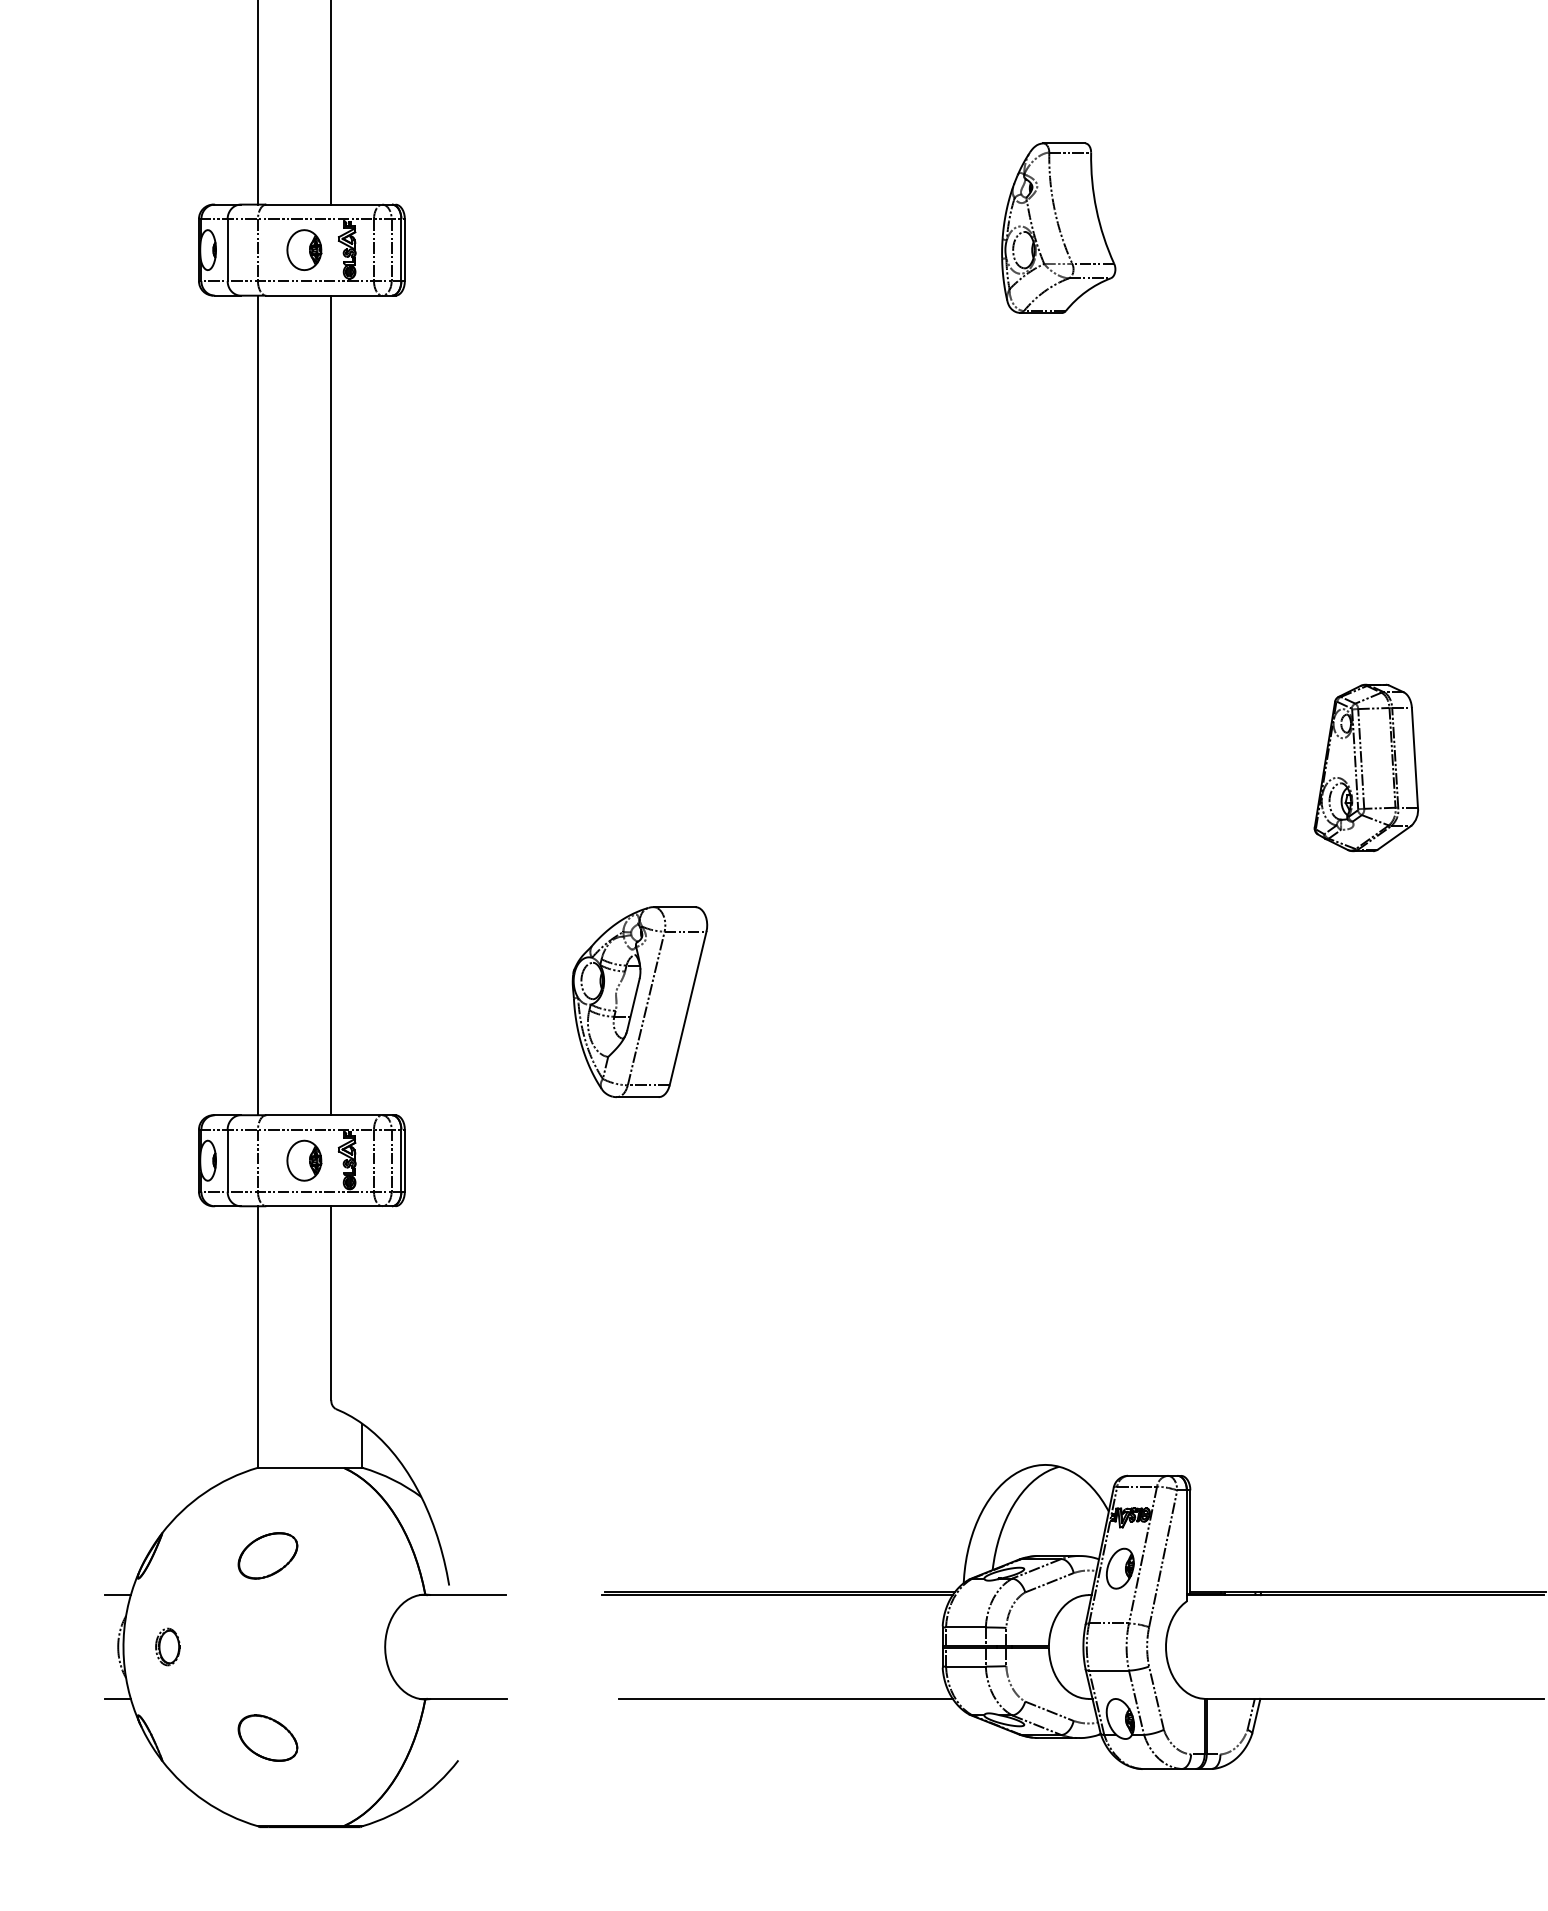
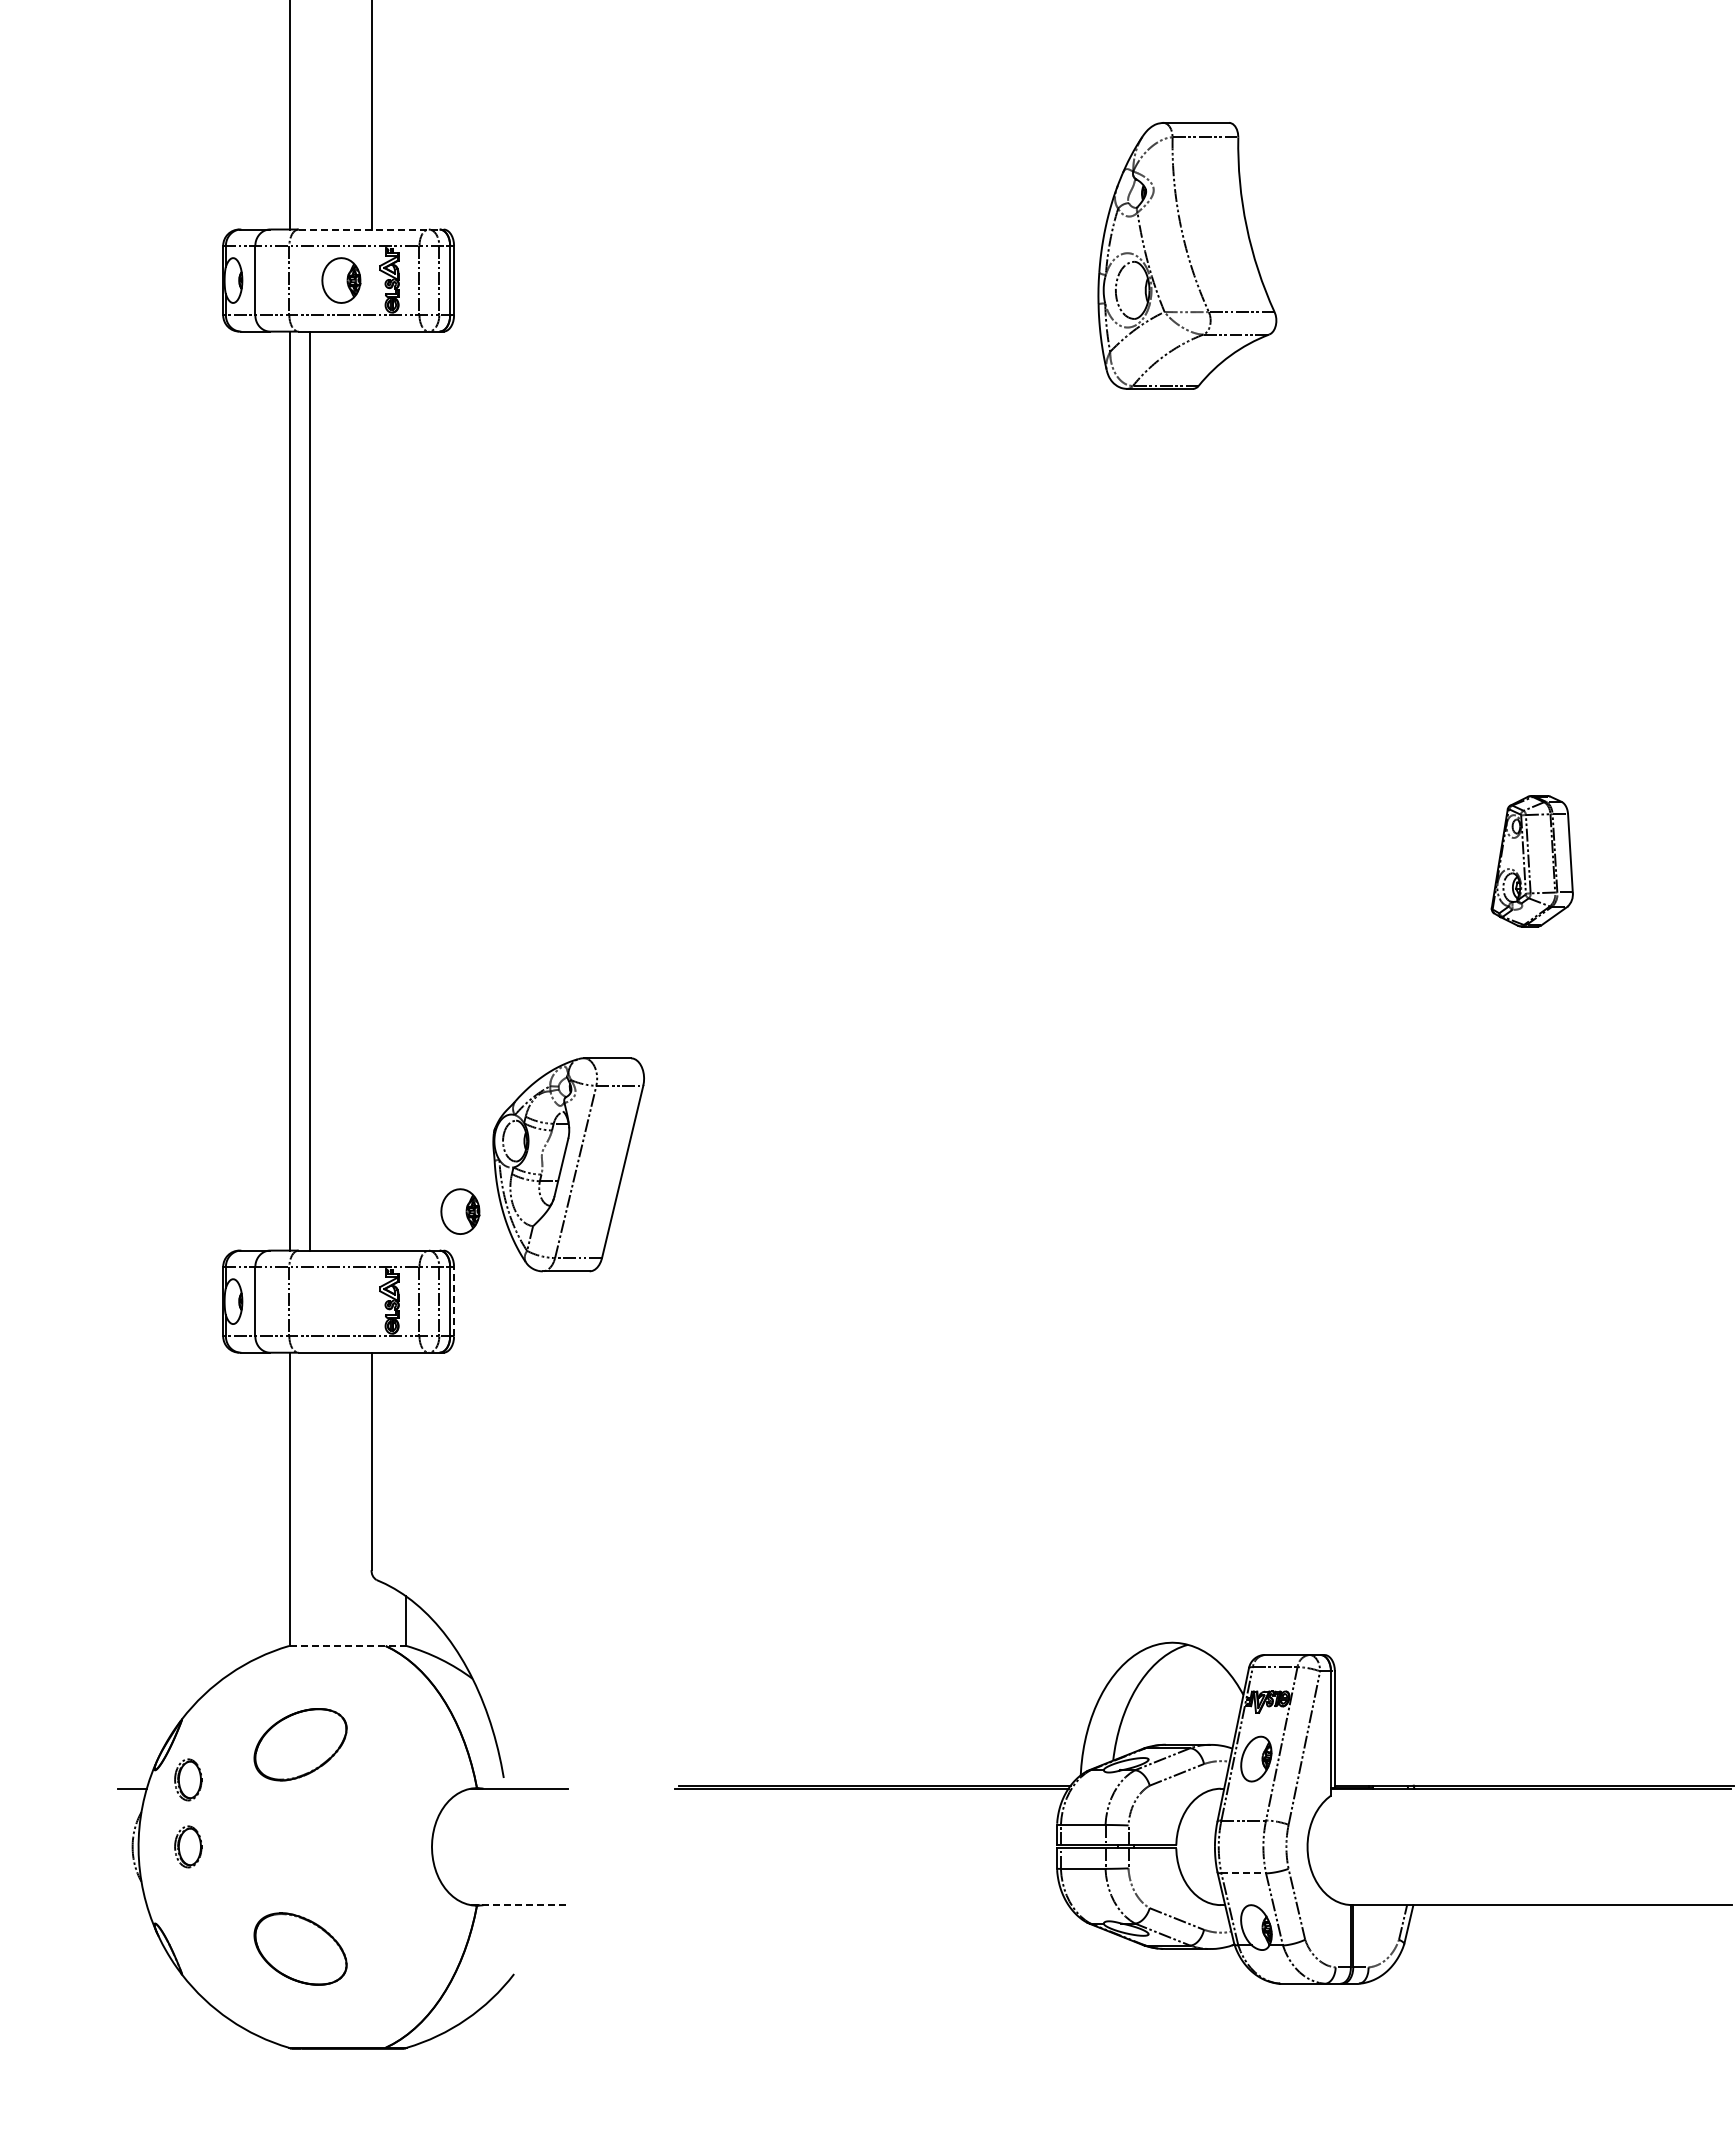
line: (331, 204) -> (371, 229), solid -> dashed
part: (1058, 227) -> (1186, 255), size x1.4
line: (331, 704) -> (309, 790), moved
part: (1366, 768) -> (1532, 861), size x0.7
part: (639, 1001) -> (568, 1164), moved
part: (304, 1160) -> (460, 1211), moved
line: (405, 1160) -> (454, 1301), solid -> dashed
line: (309, 1468) -> (347, 1646), solid -> dashed
part: (267, 1555) -> (300, 1744), size x1.4
part: (168, 1586) -> (188, 1779), added
line: (1109, 1670) -> (1244, 1873), solid -> dashed
line: (117, 1699) -> (131, 1905), removed
line: (464, 1699) -> (520, 1905), solid -> dashed
line: (786, 1699) -> (881, 1905), removed
part: (267, 1737) -> (300, 1948), size x1.4

